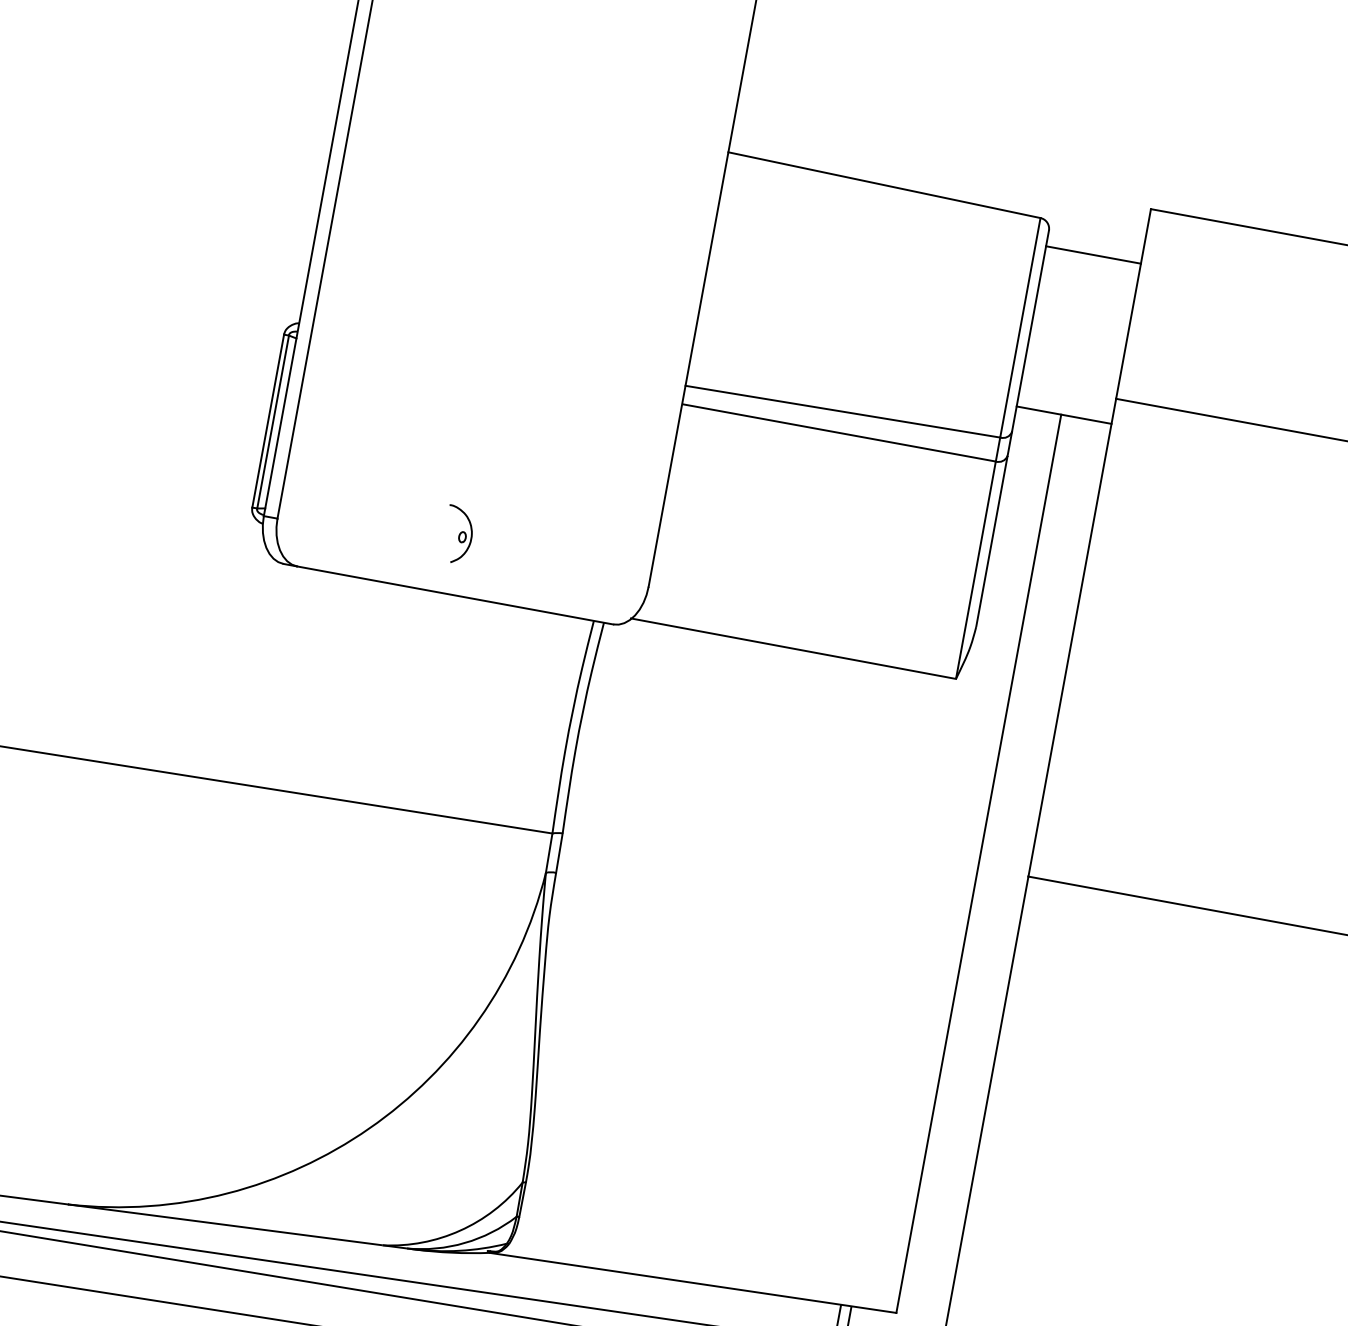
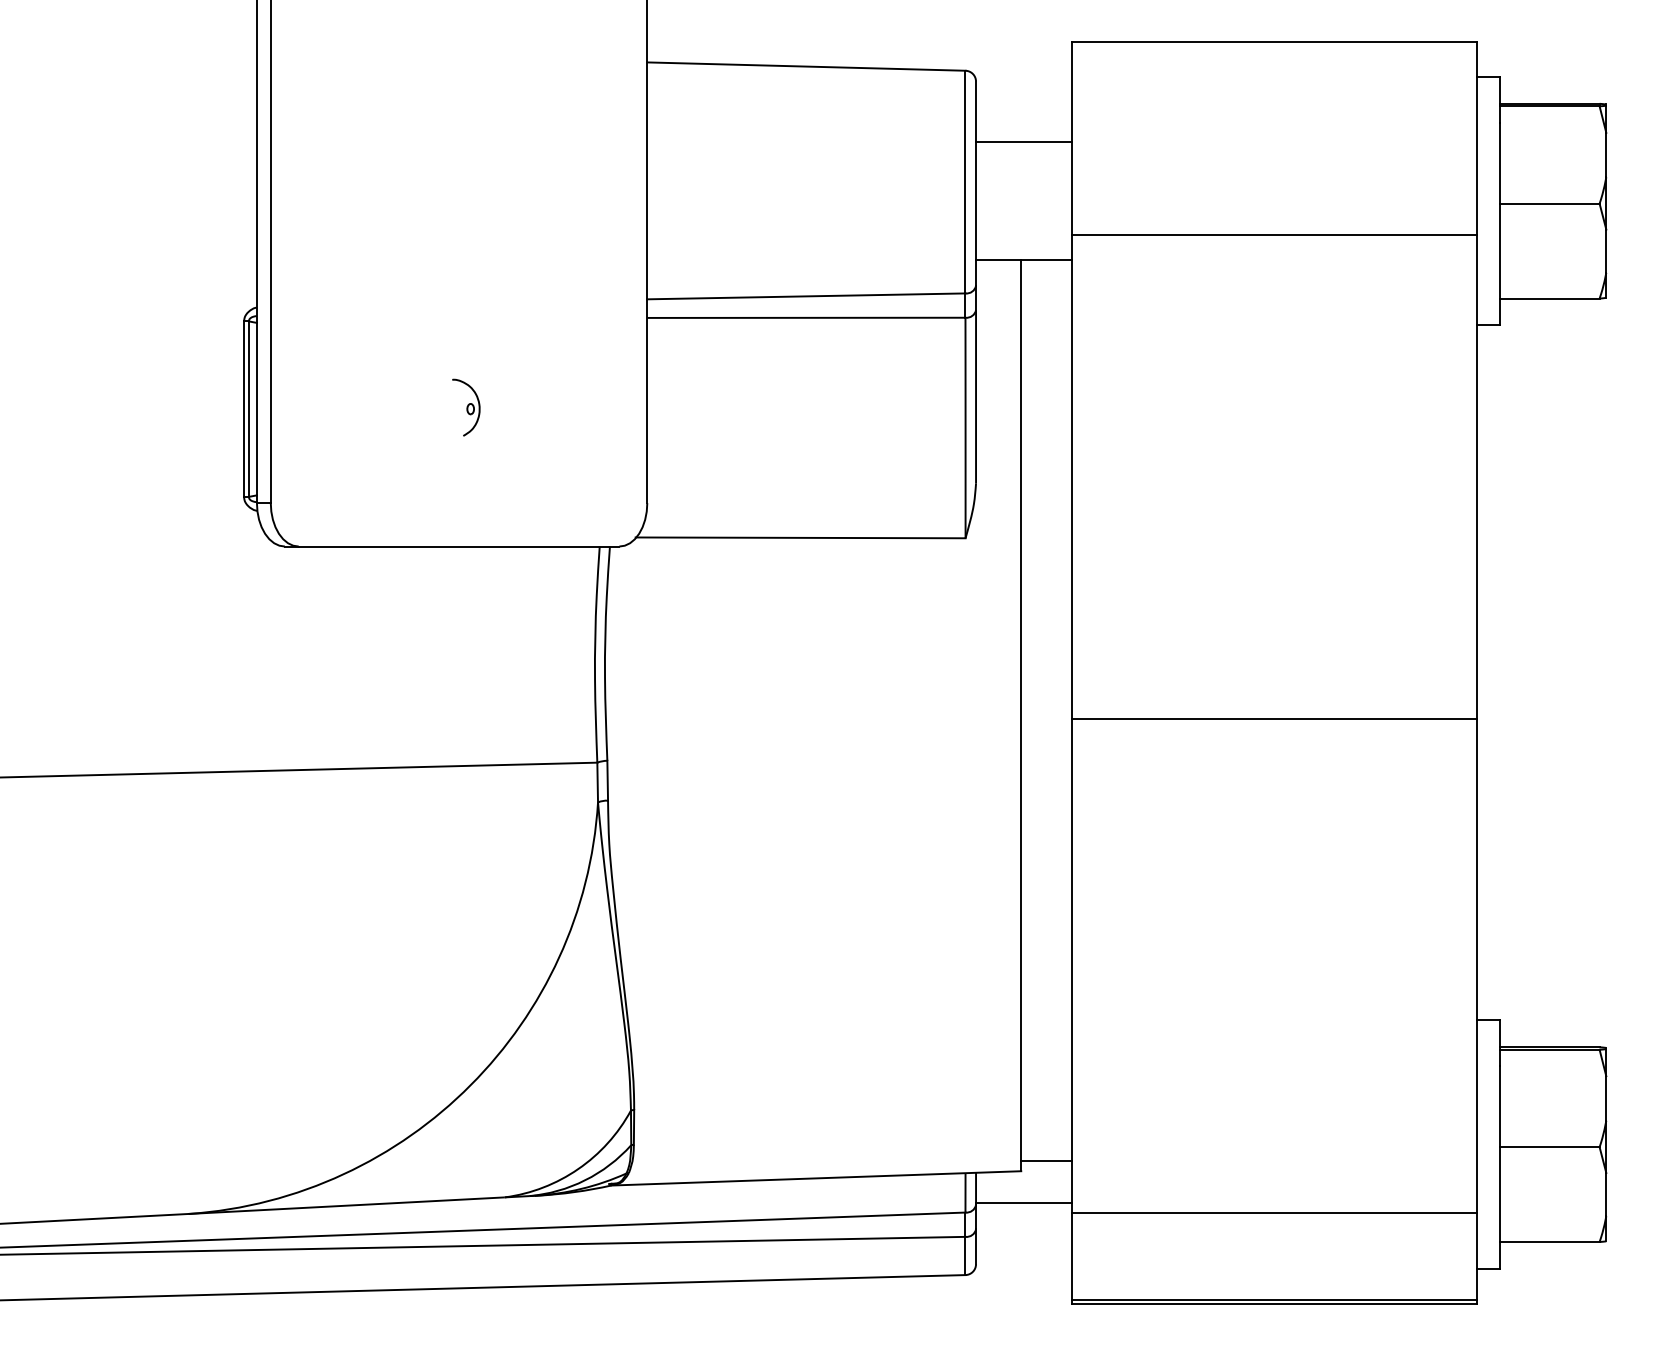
line: (1093, 255) -> (1024, 142), moved
part: (458, 534) -> (466, 407), moved
line: (923, 1307) -> (1046, 1161), added

